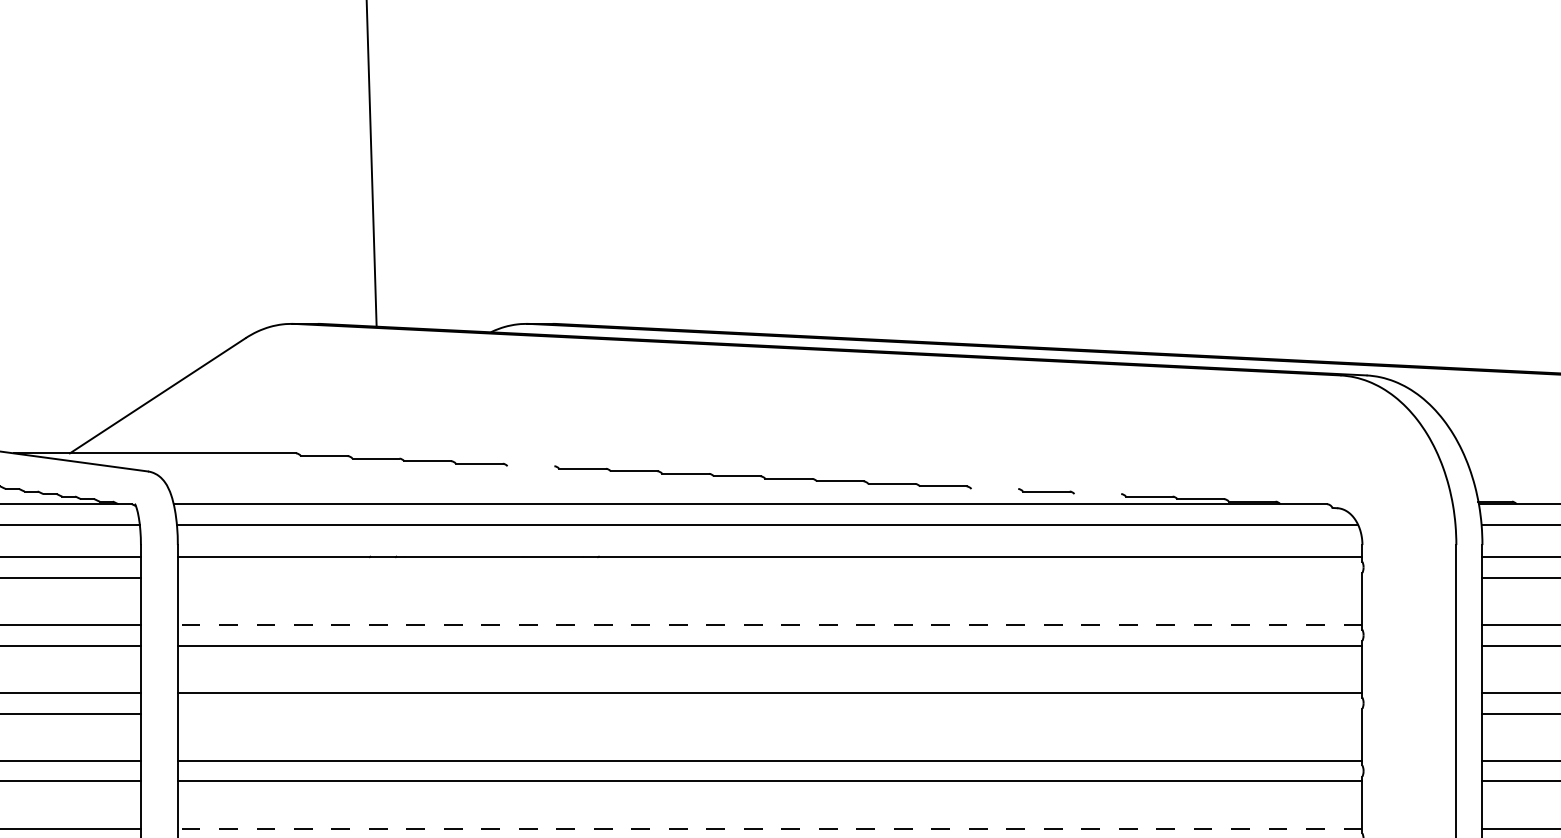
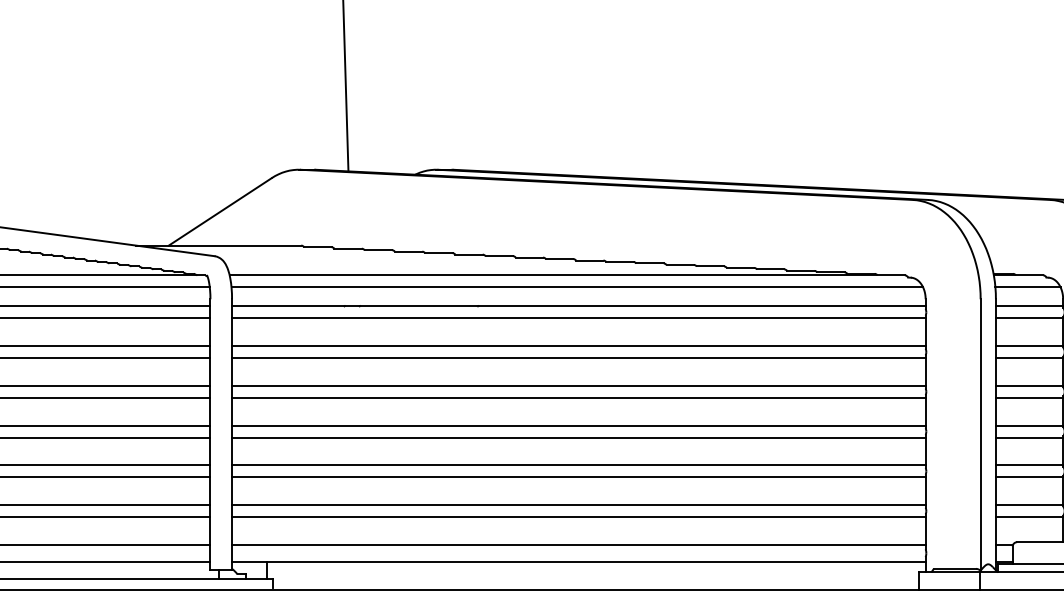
line: (530, 466) -> (438, 253), added
line: (994, 489) -> (710, 266), added
line: (1097, 494) -> (770, 269), added
line: (769, 577) -> (578, 318), added
line: (769, 625) -> (578, 346), dashed -> solid
line: (769, 712) -> (578, 397), added
line: (769, 828) -> (578, 465), dashed -> solid

